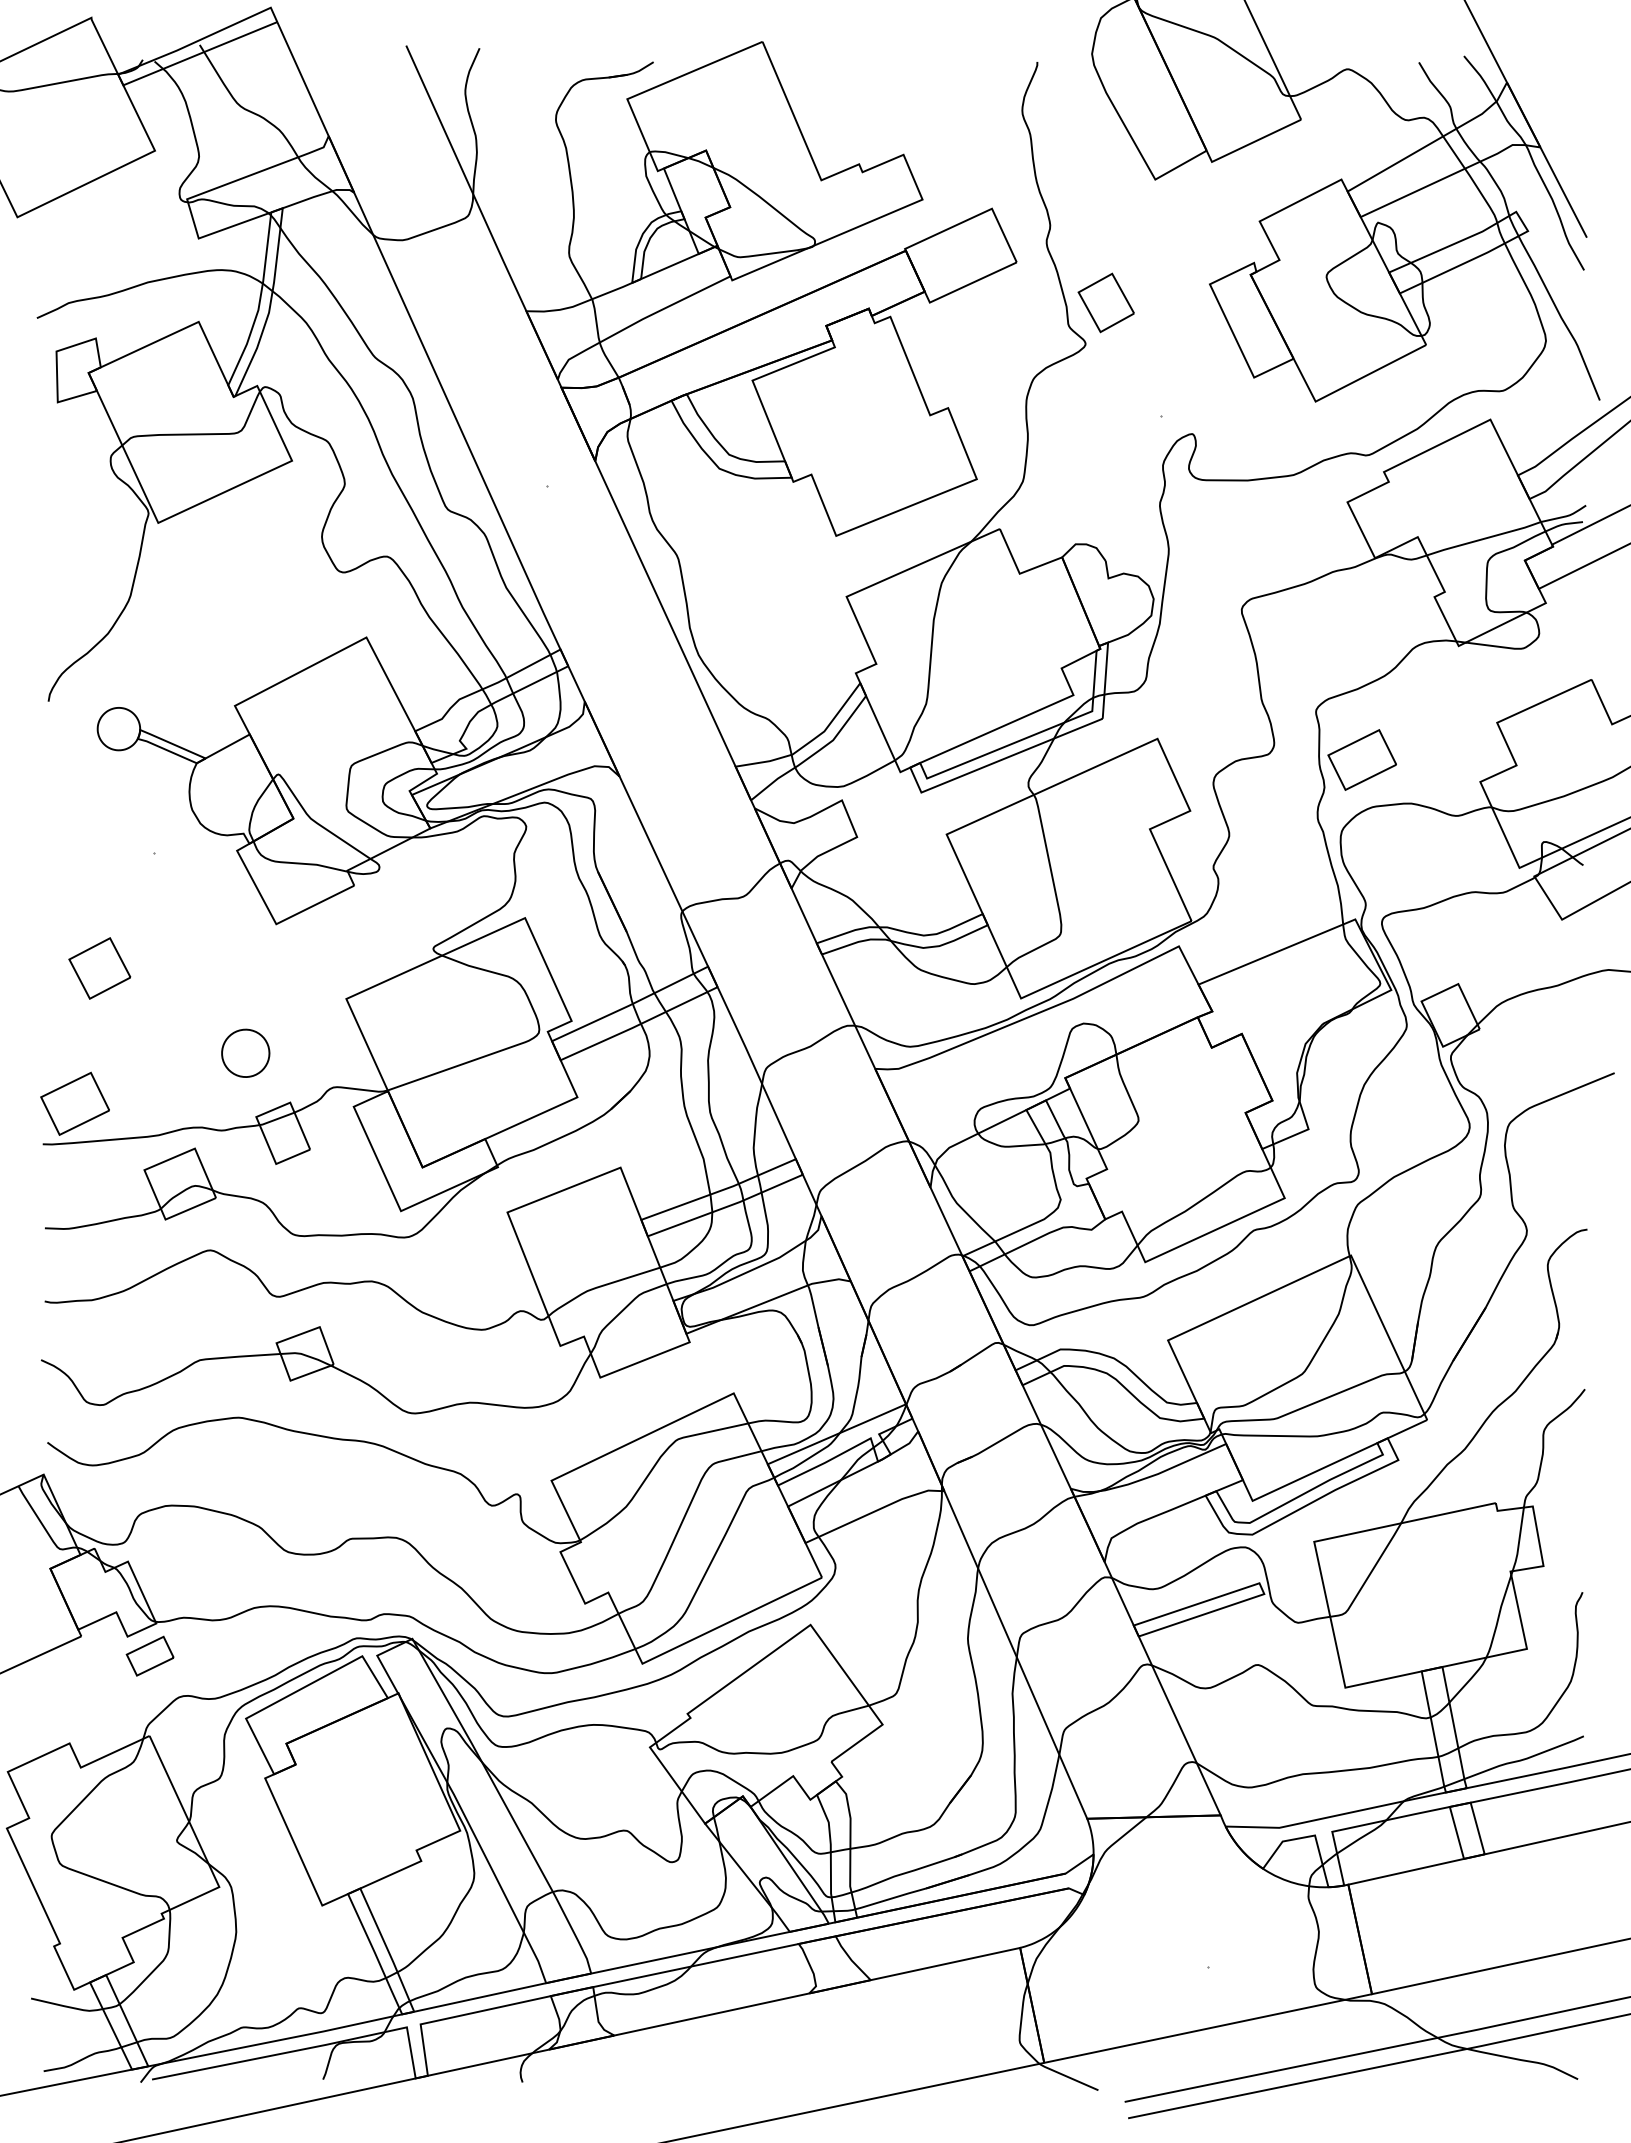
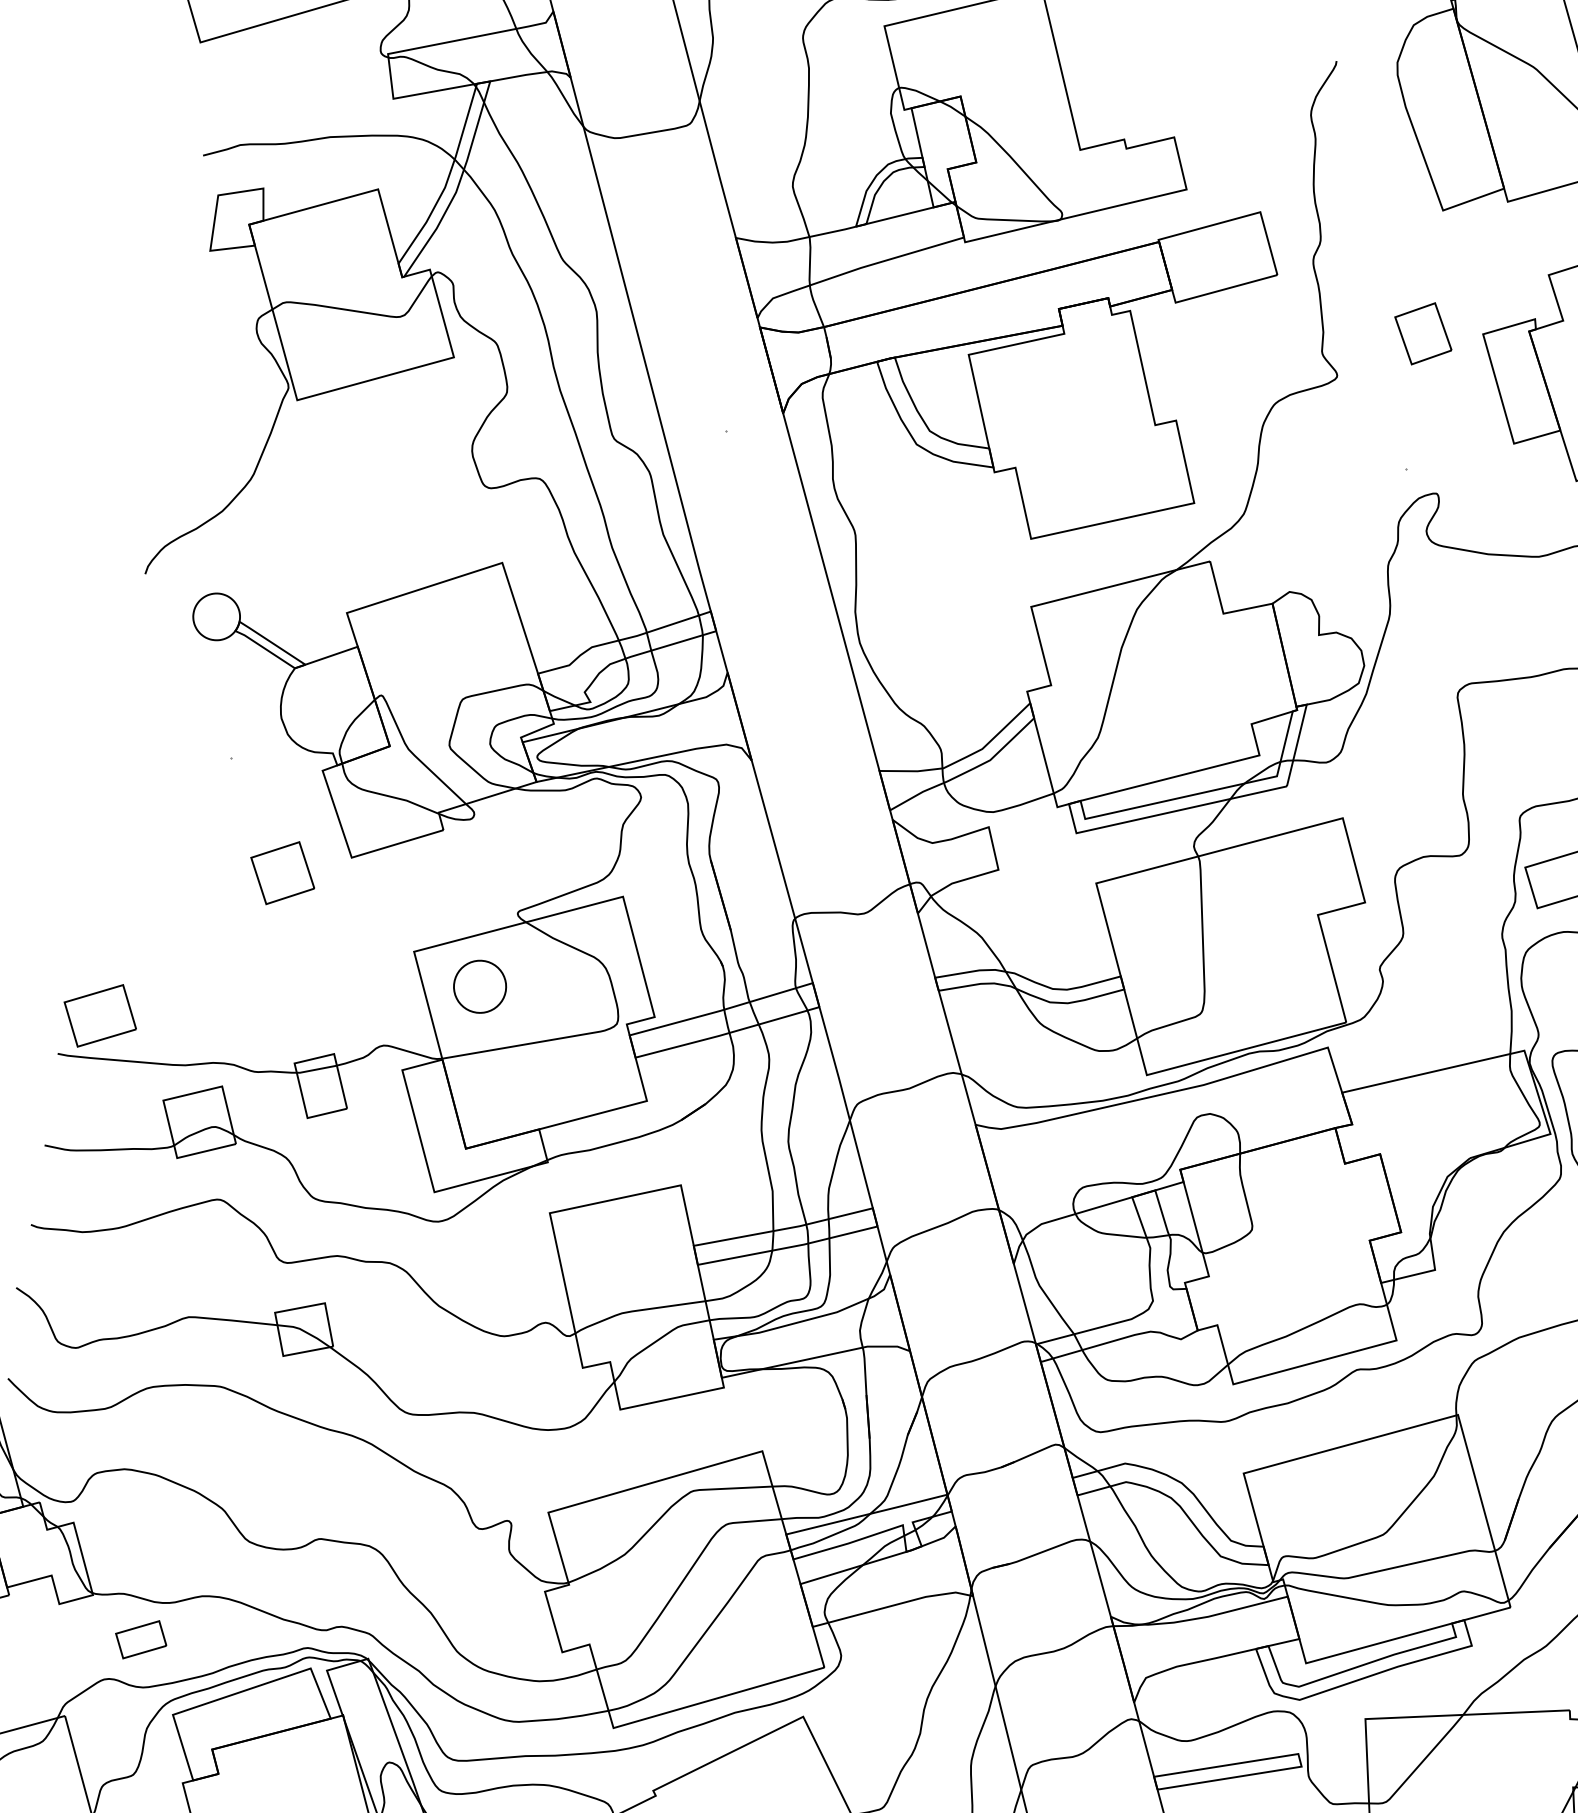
part: (1105, 302) -> (1422, 333), moved
part: (99, 968) -> (282, 873), moved
part: (245, 1052) -> (479, 985), moved
part: (149, 1655) -> (140, 1638), moved

